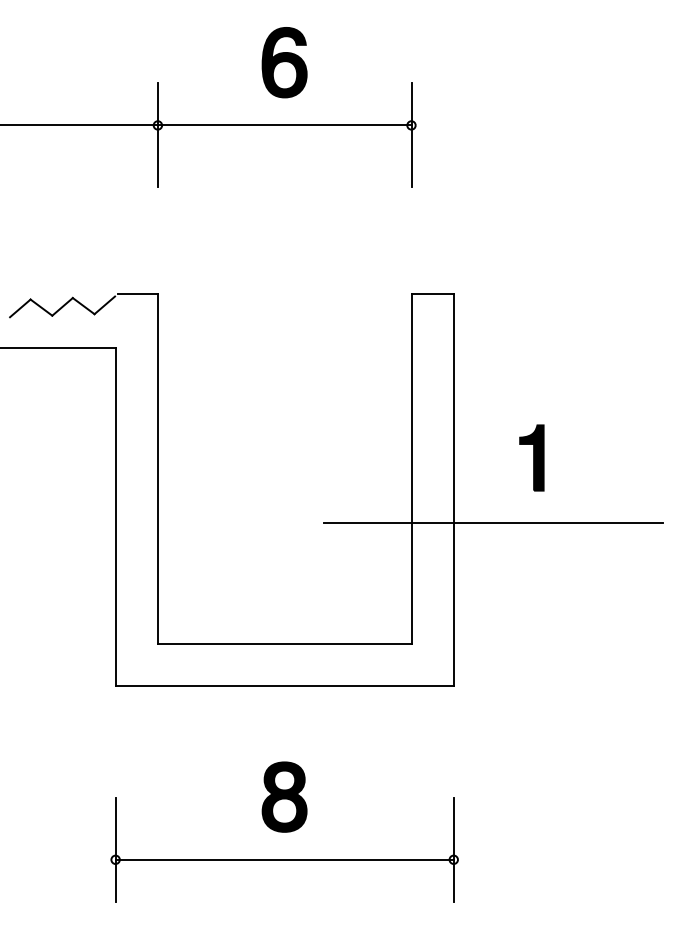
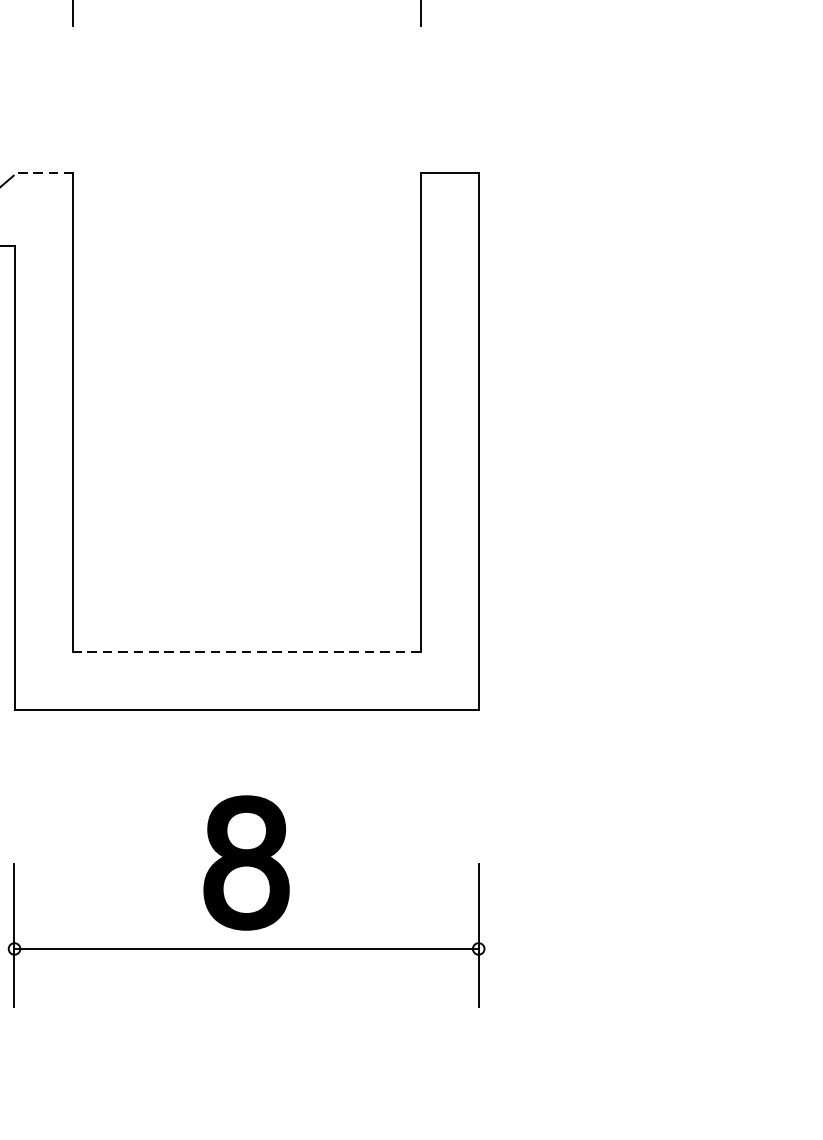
line: (138, 294) -> (45, 172), solid -> dashed
part: (531, 457) -> (585, 396), removed
line: (493, 523) -> (533, 487), removed
line: (284, 643) -> (246, 652), solid -> dashed
part: (284, 796) -> (246, 862), size x1.4

